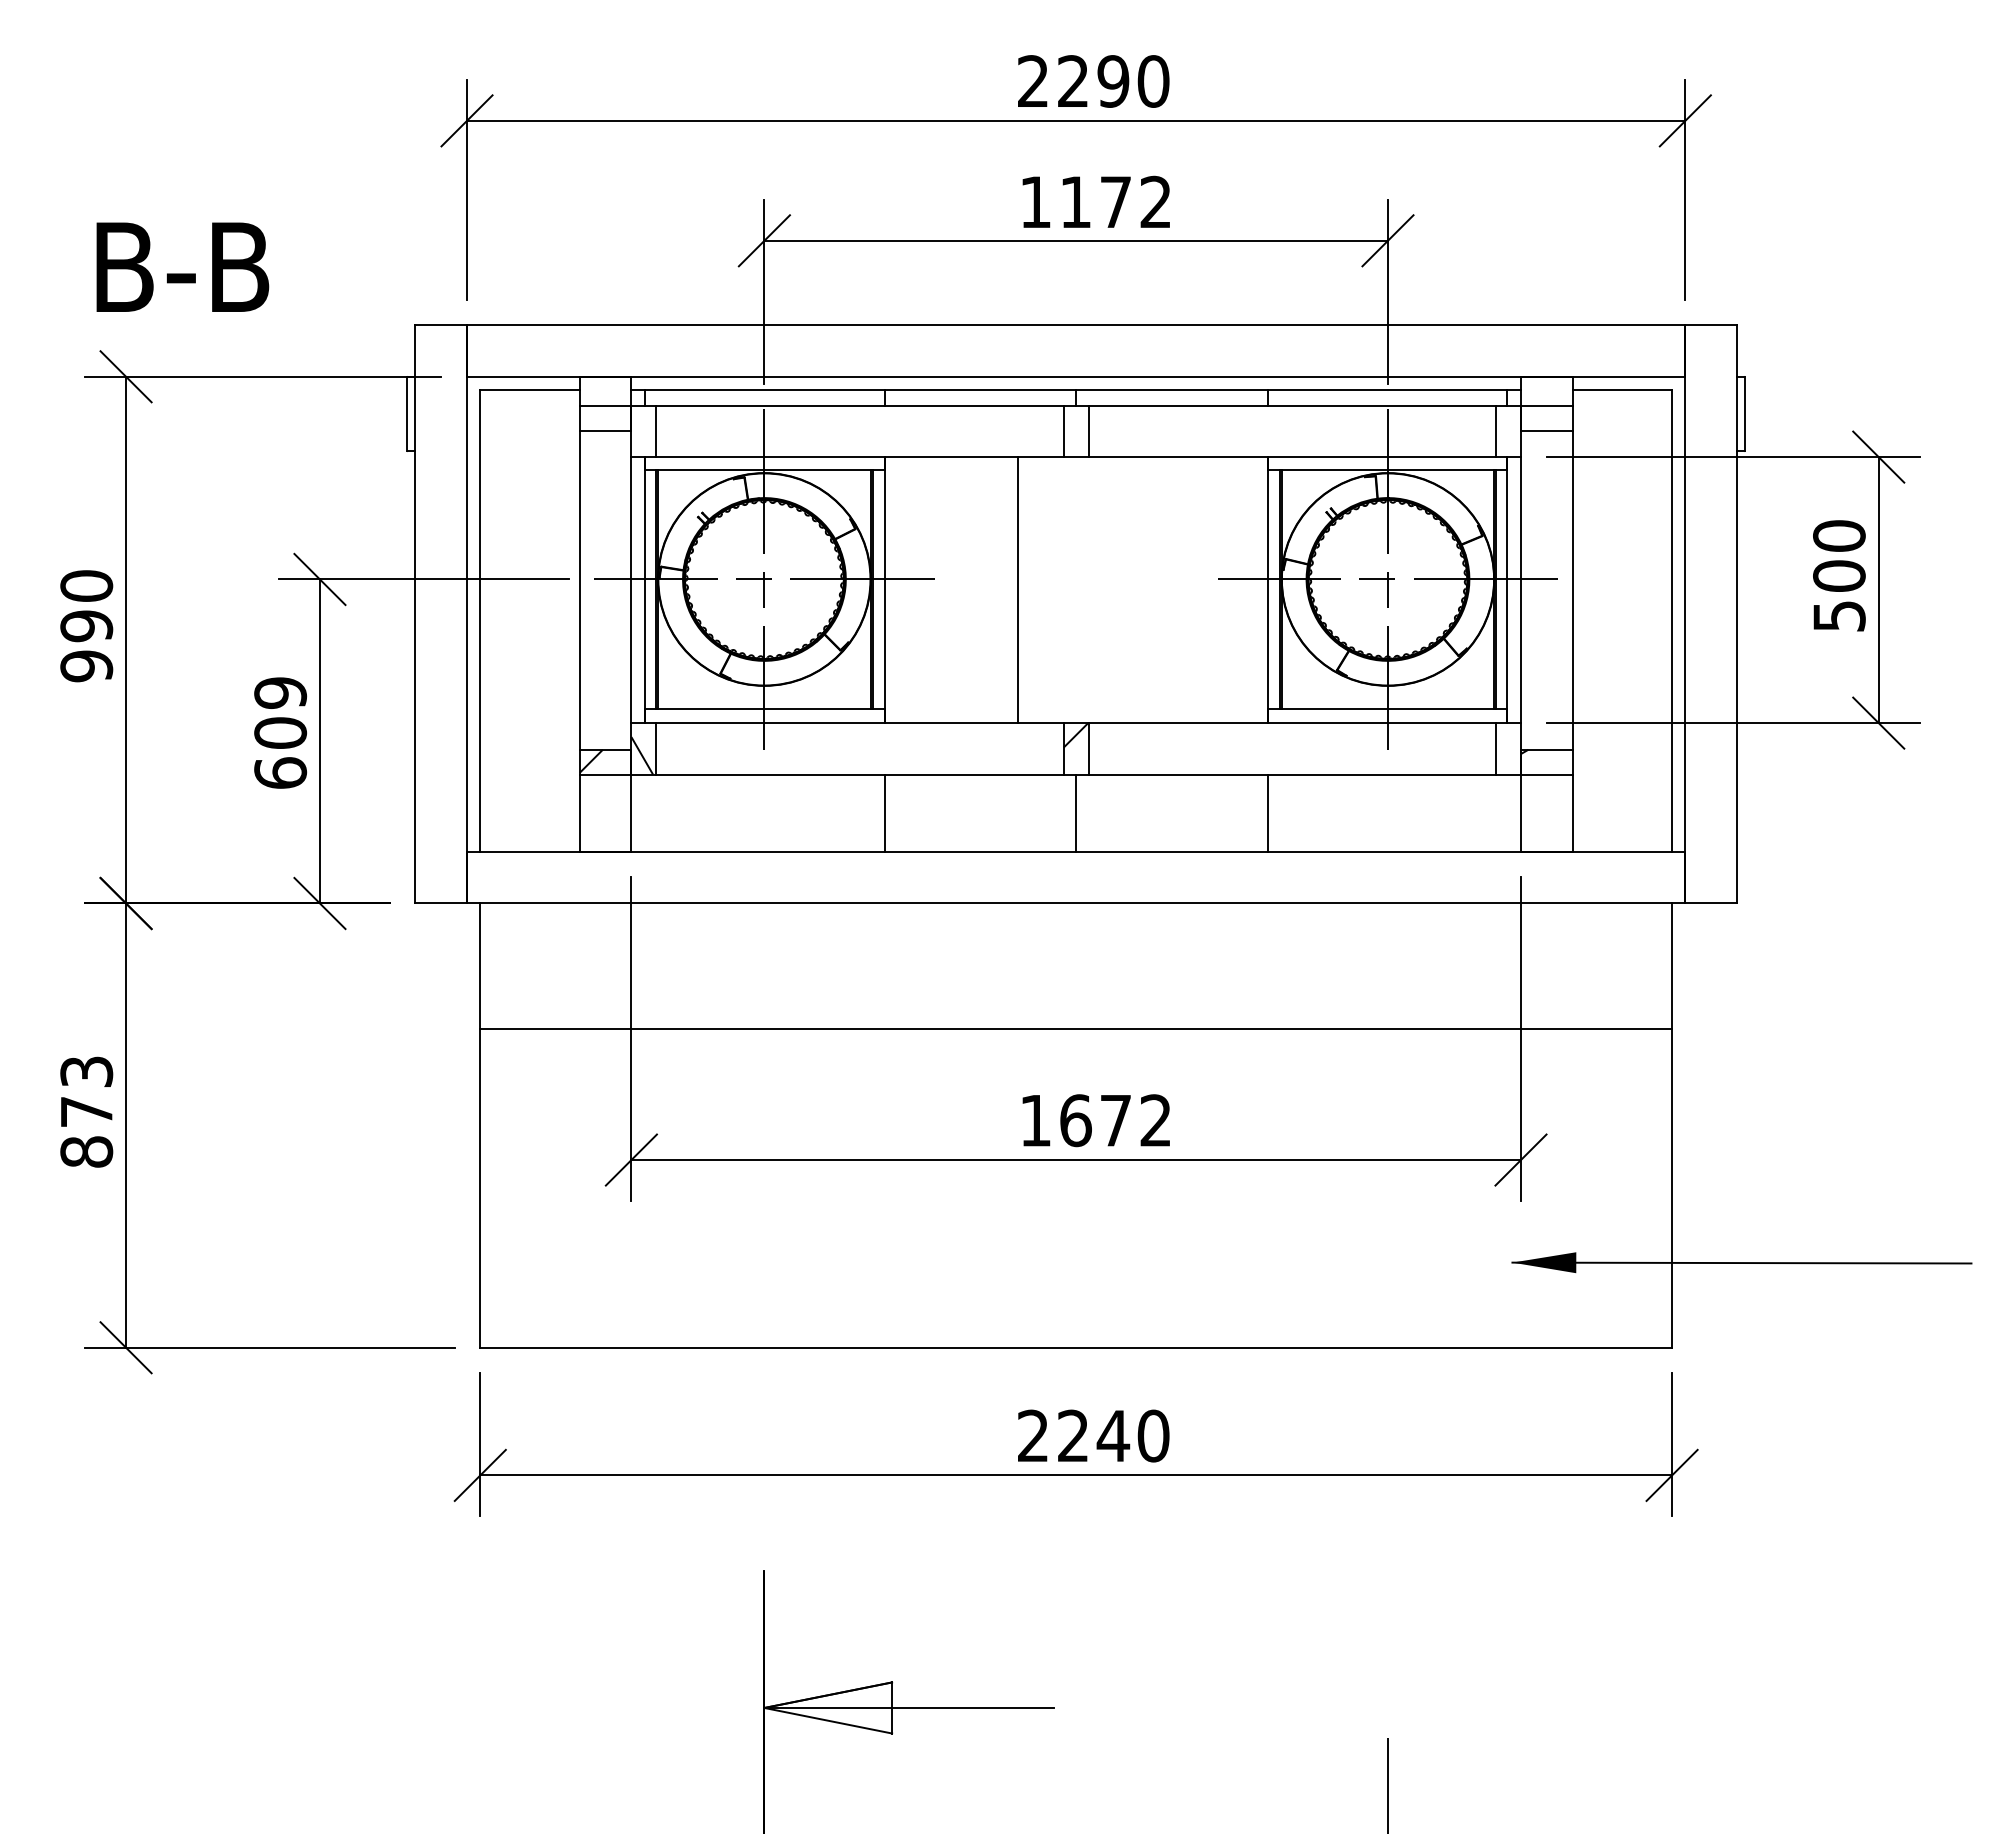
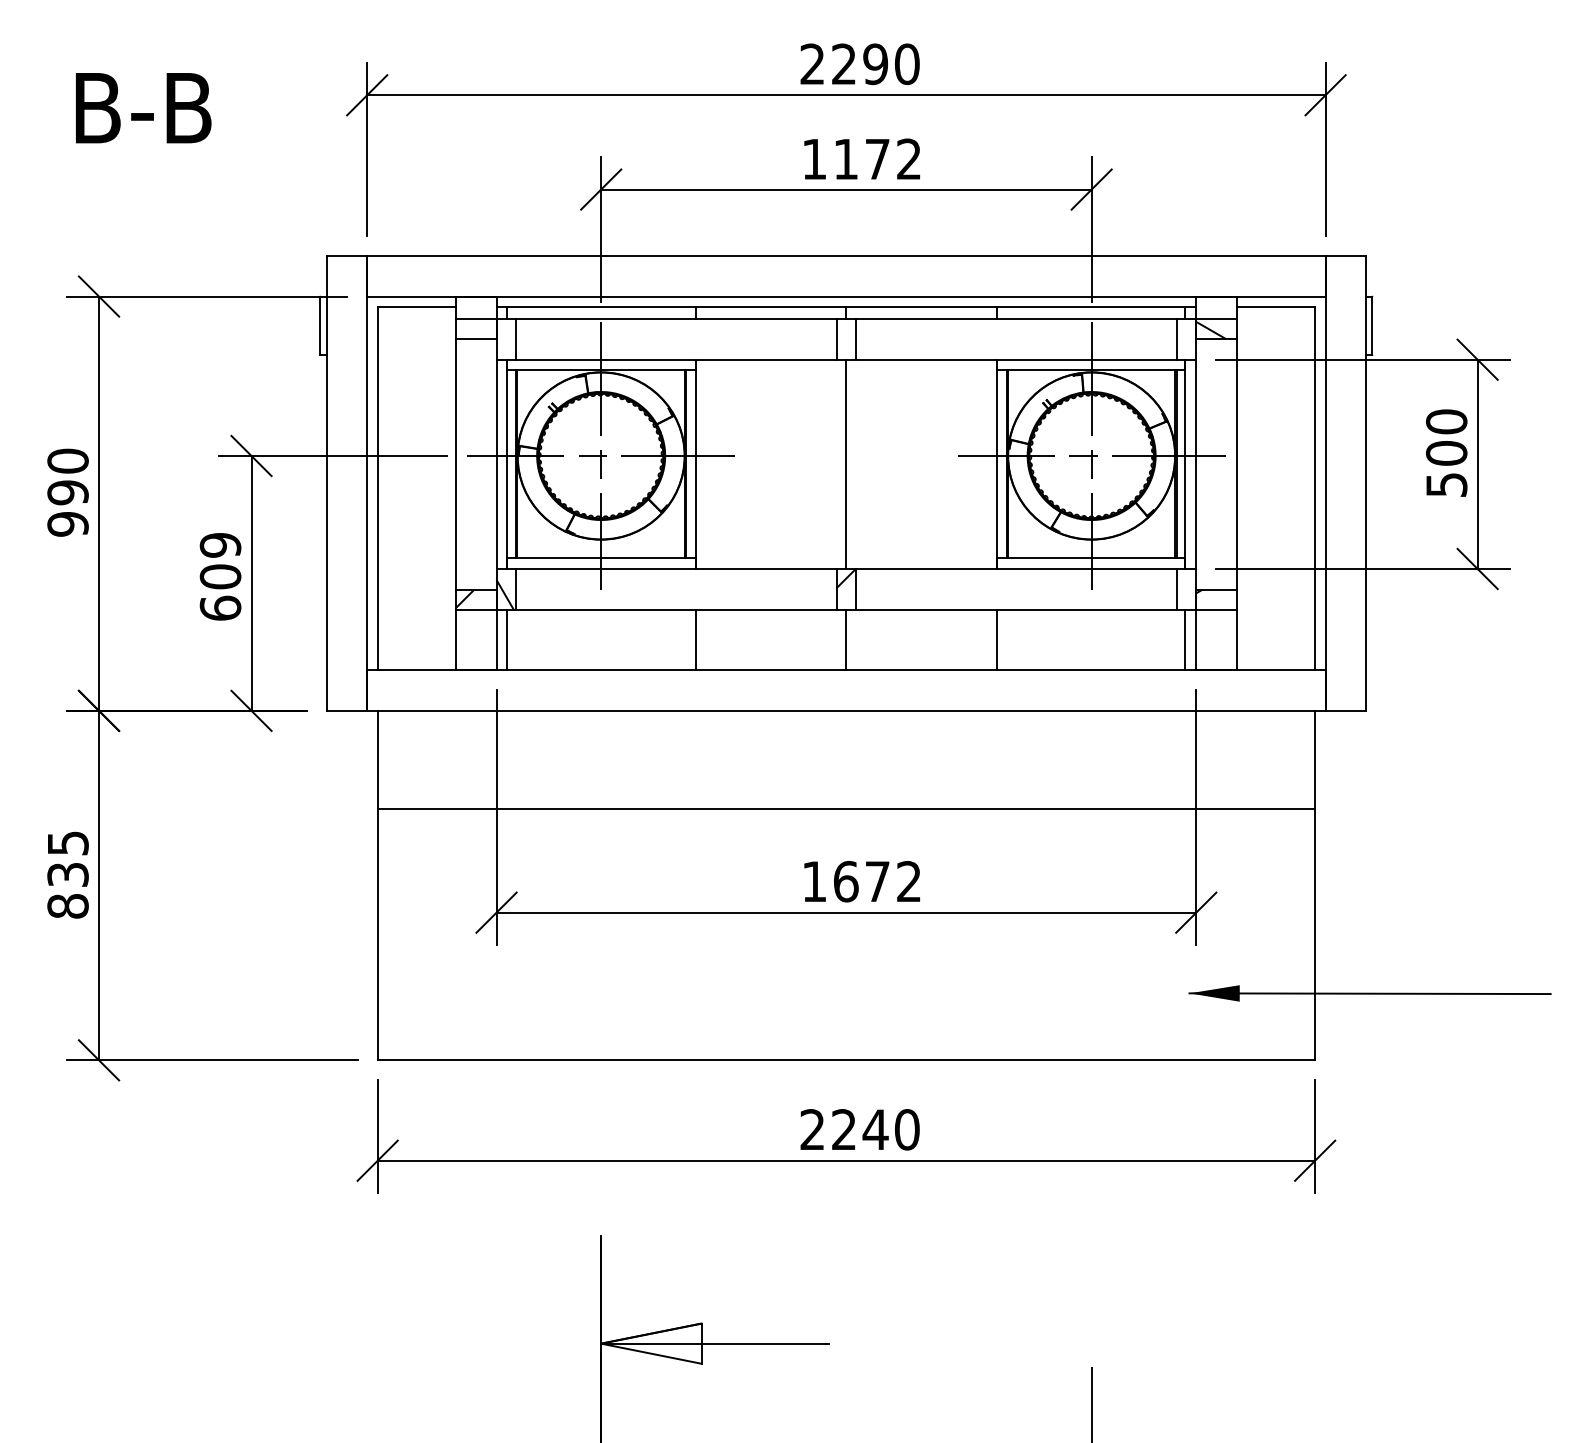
text: (182, 266) -> (143, 107), moved
hatch: (1539, 419) -> (1210, 330), added
line: (1018, 590) -> (846, 464), moved
line: (645, 812) -> (507, 639), added
line: (1507, 812) -> (1185, 639), added
text: (86, 1091) -> (67, 858), 873 -> 835

